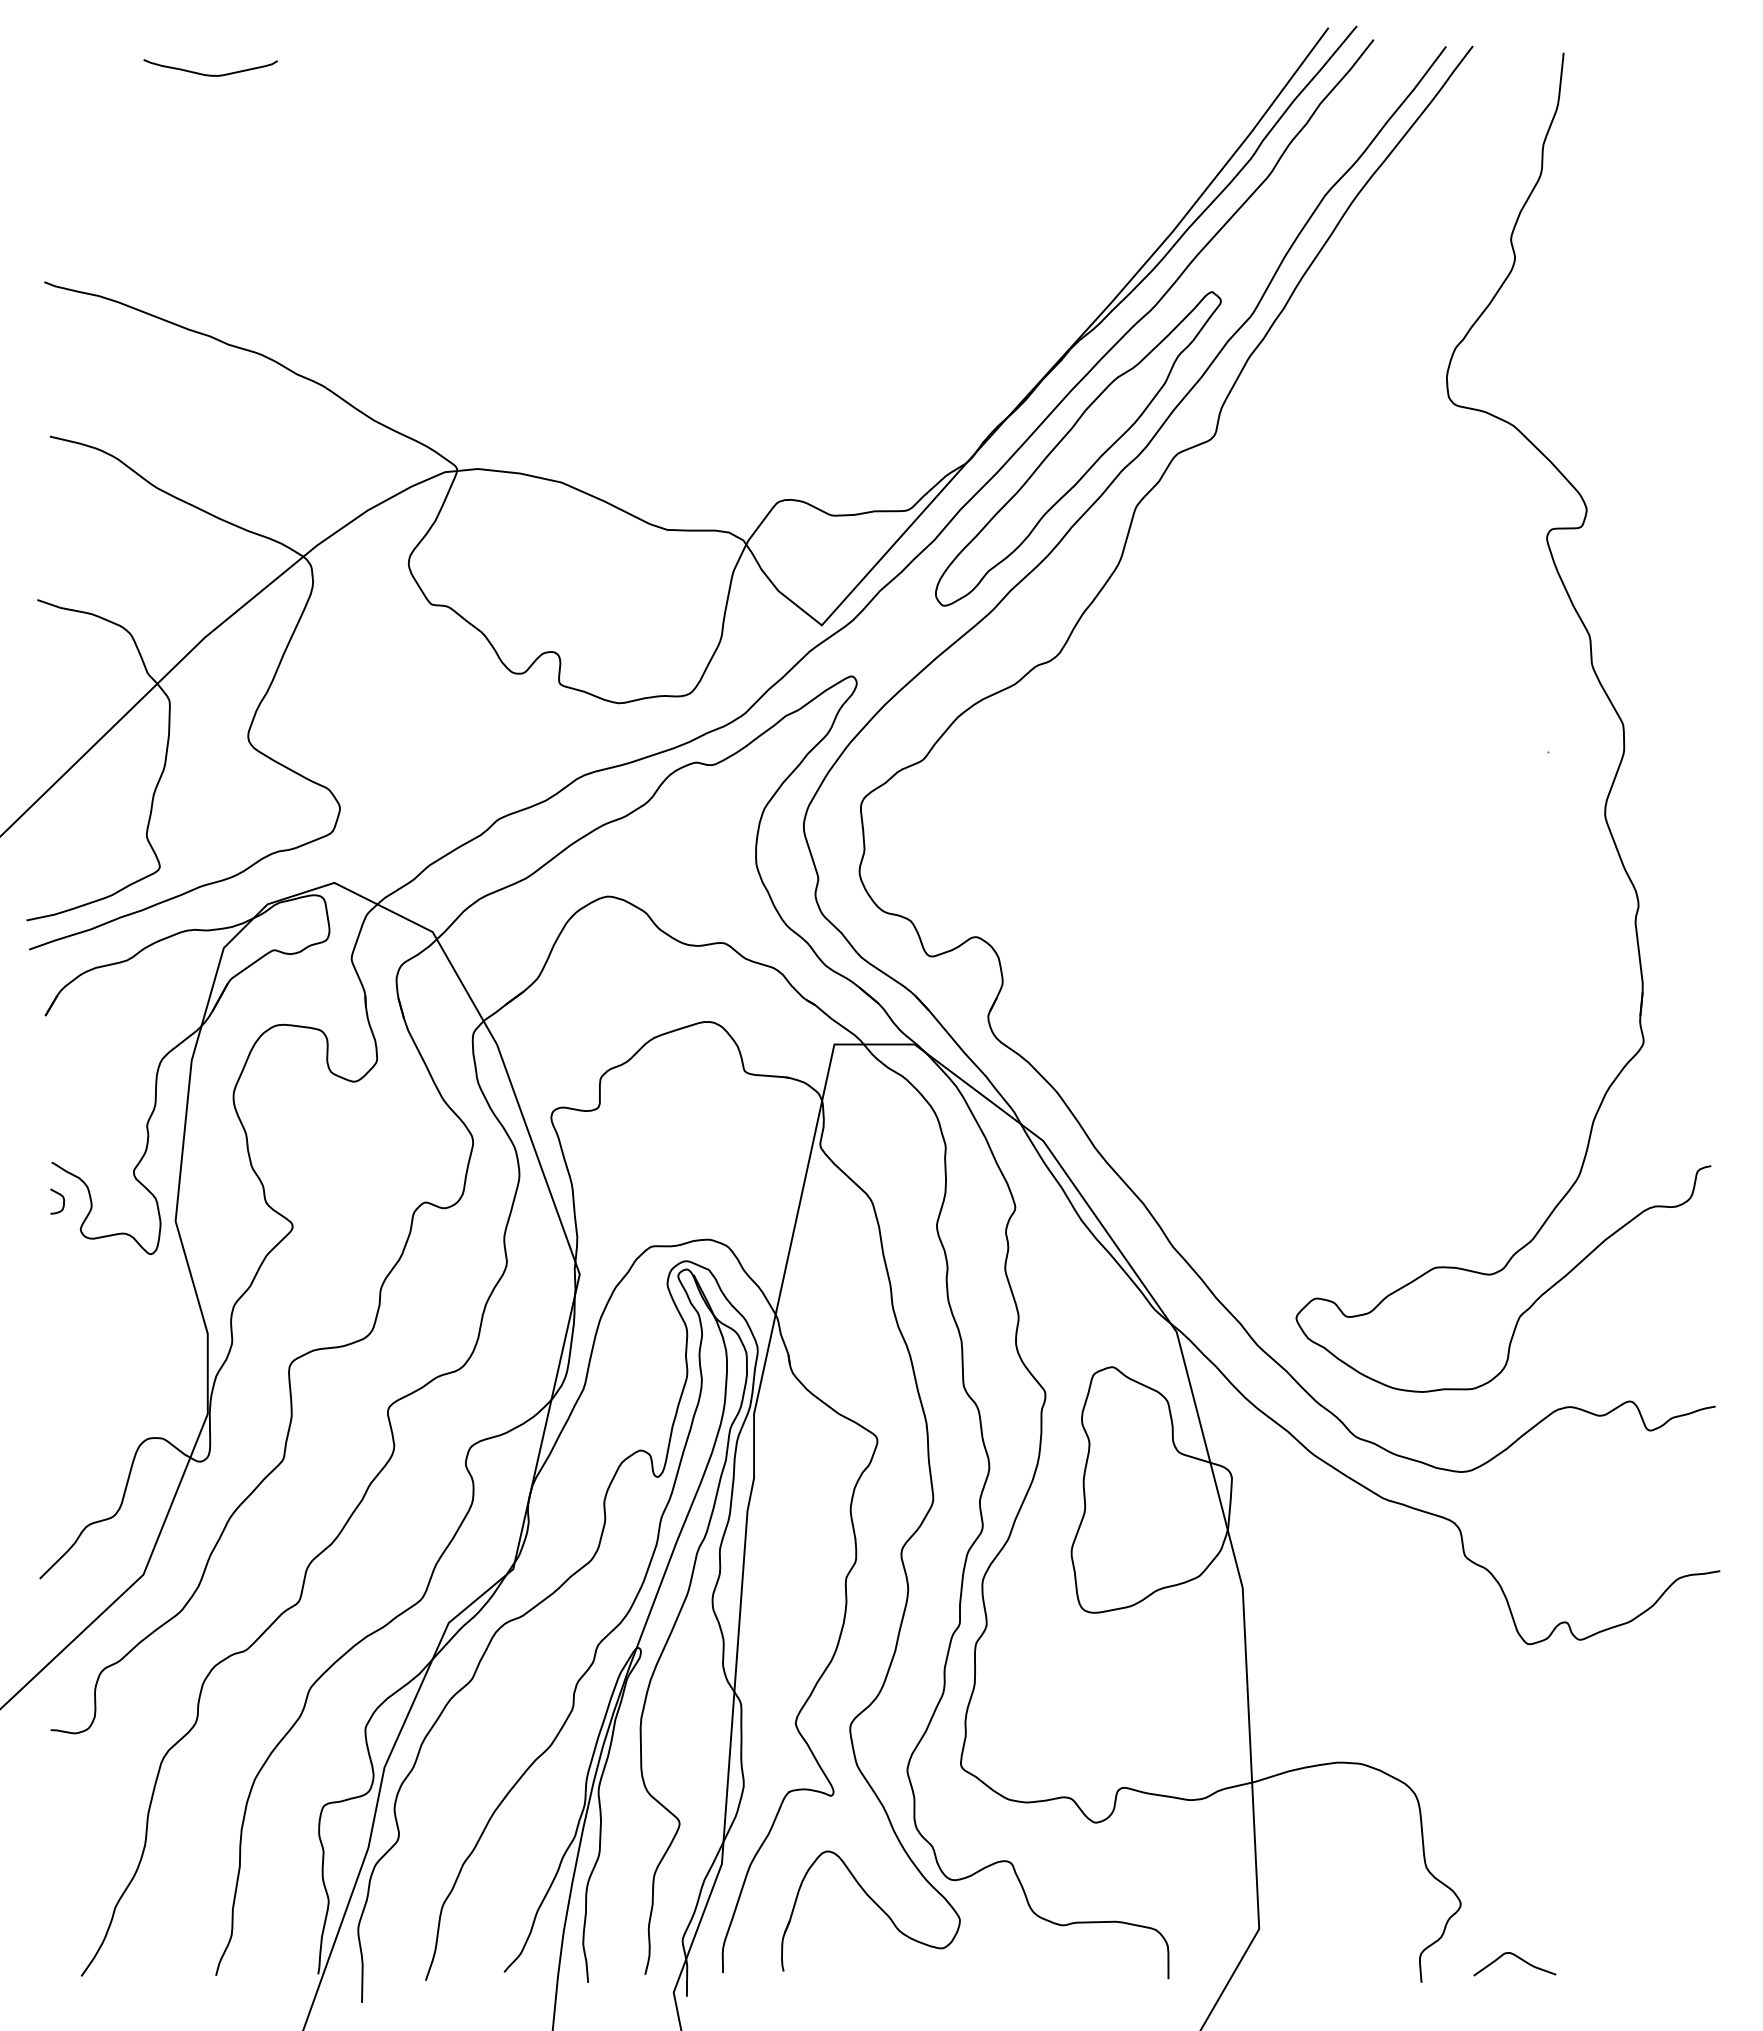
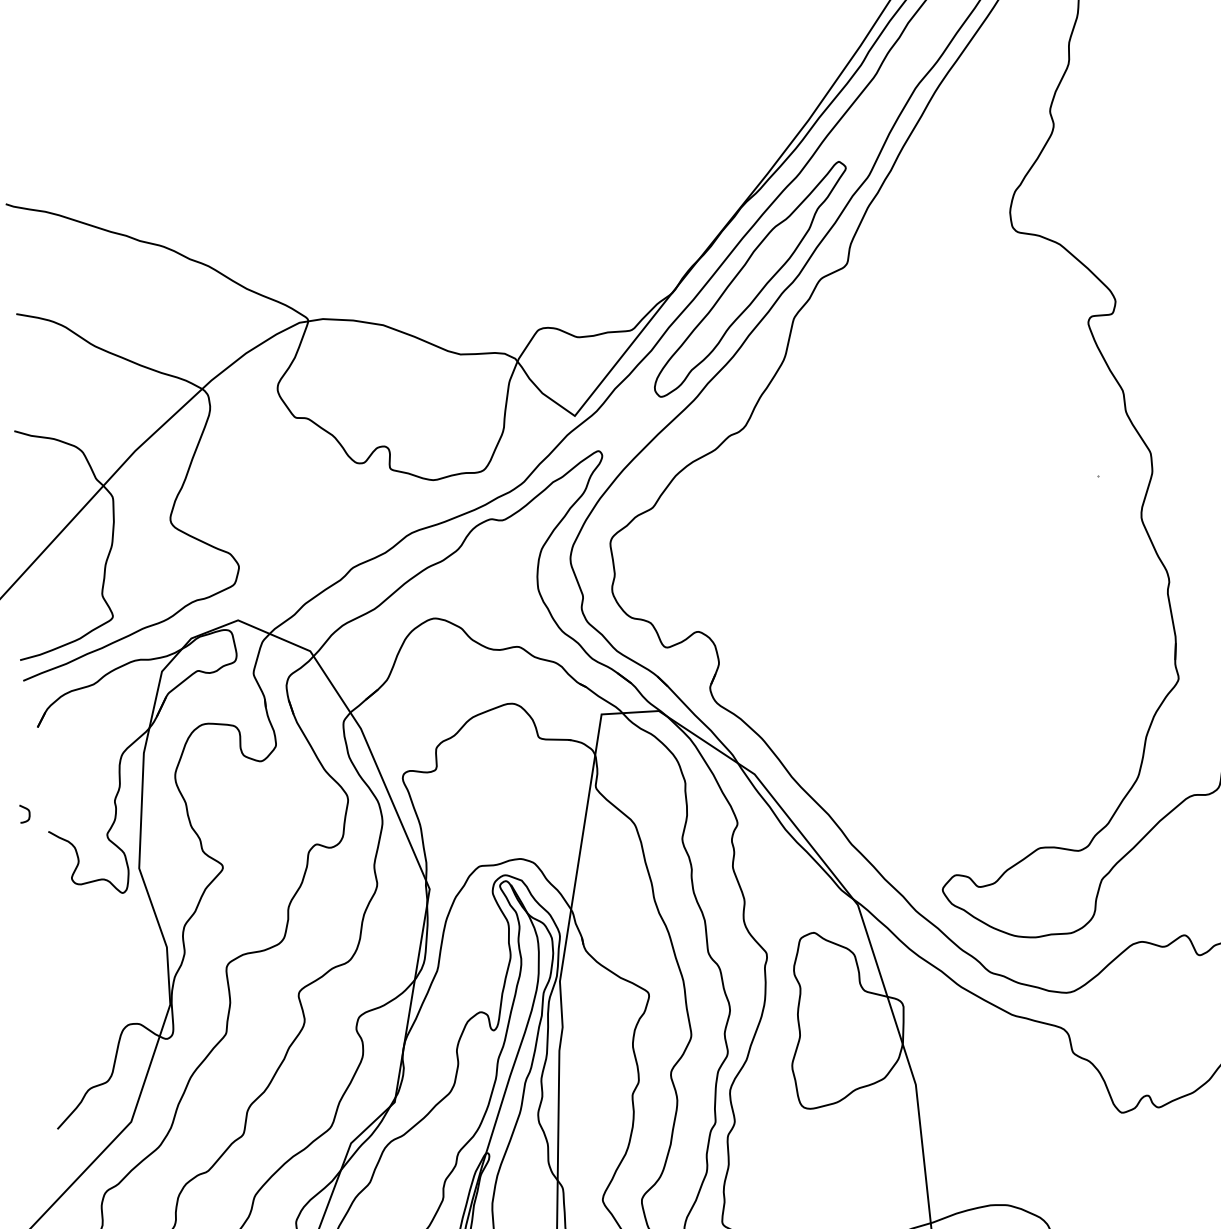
curve: (210, 74) -> (115, 49), removed
curve: (62, 1198) -> (28, 811), moved

